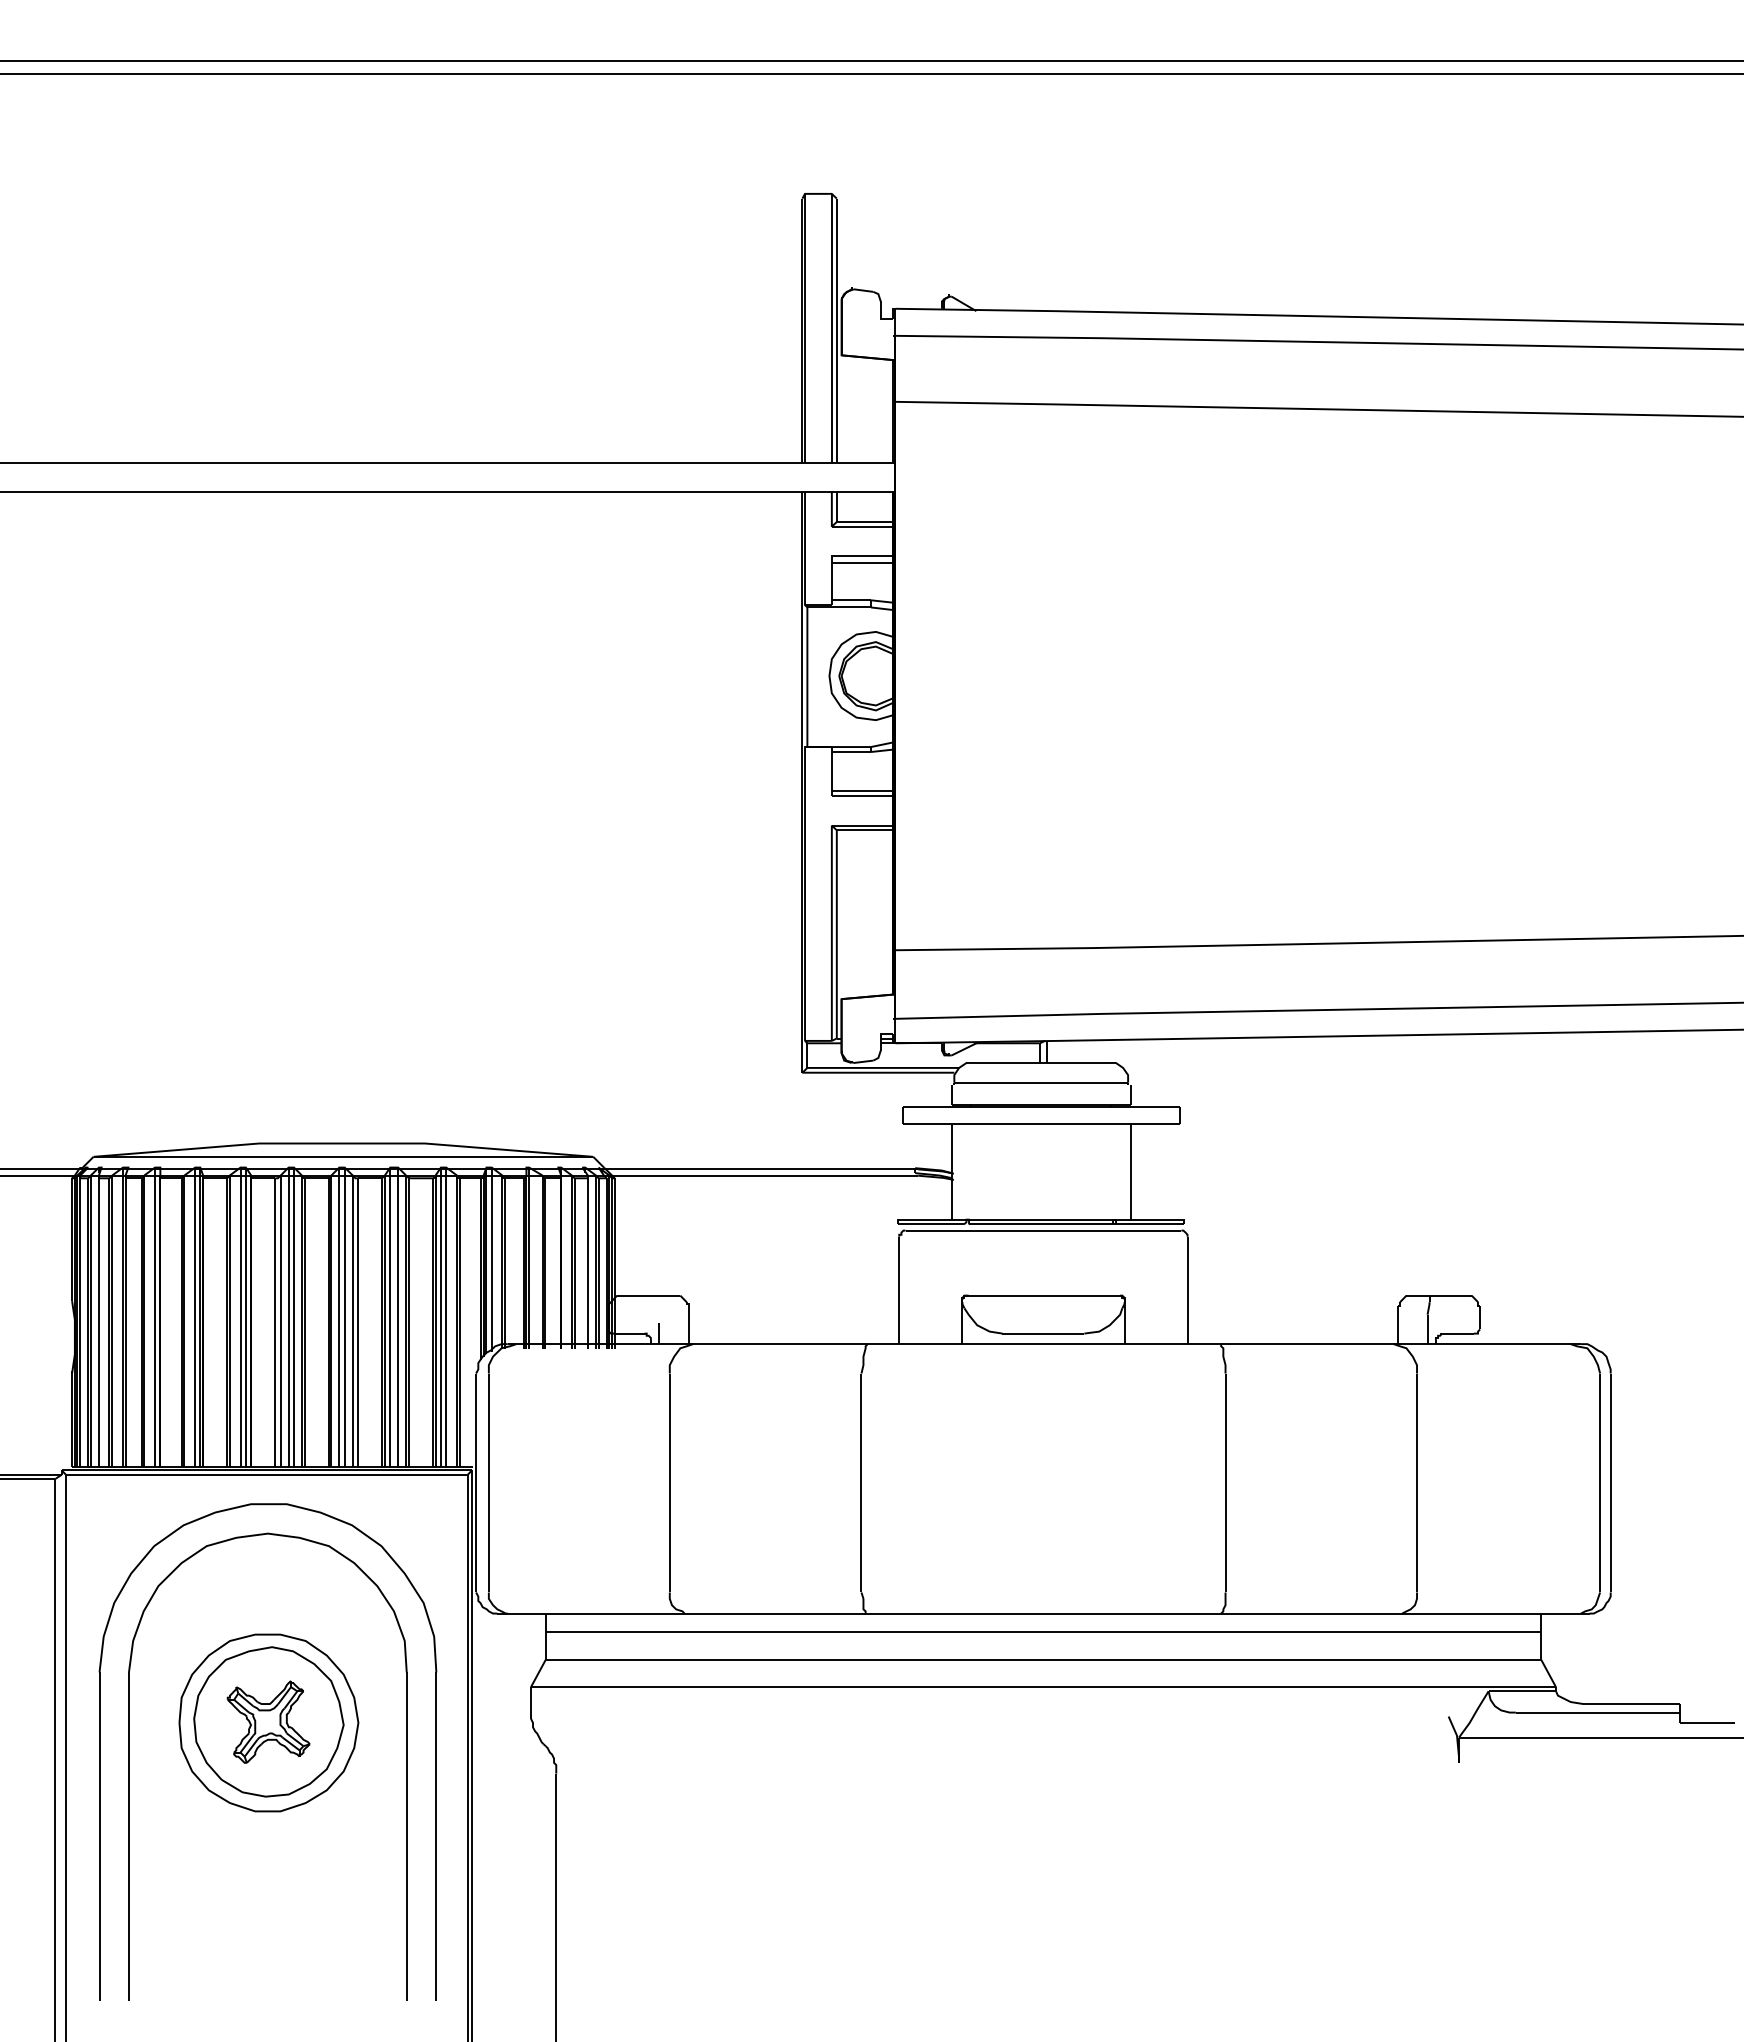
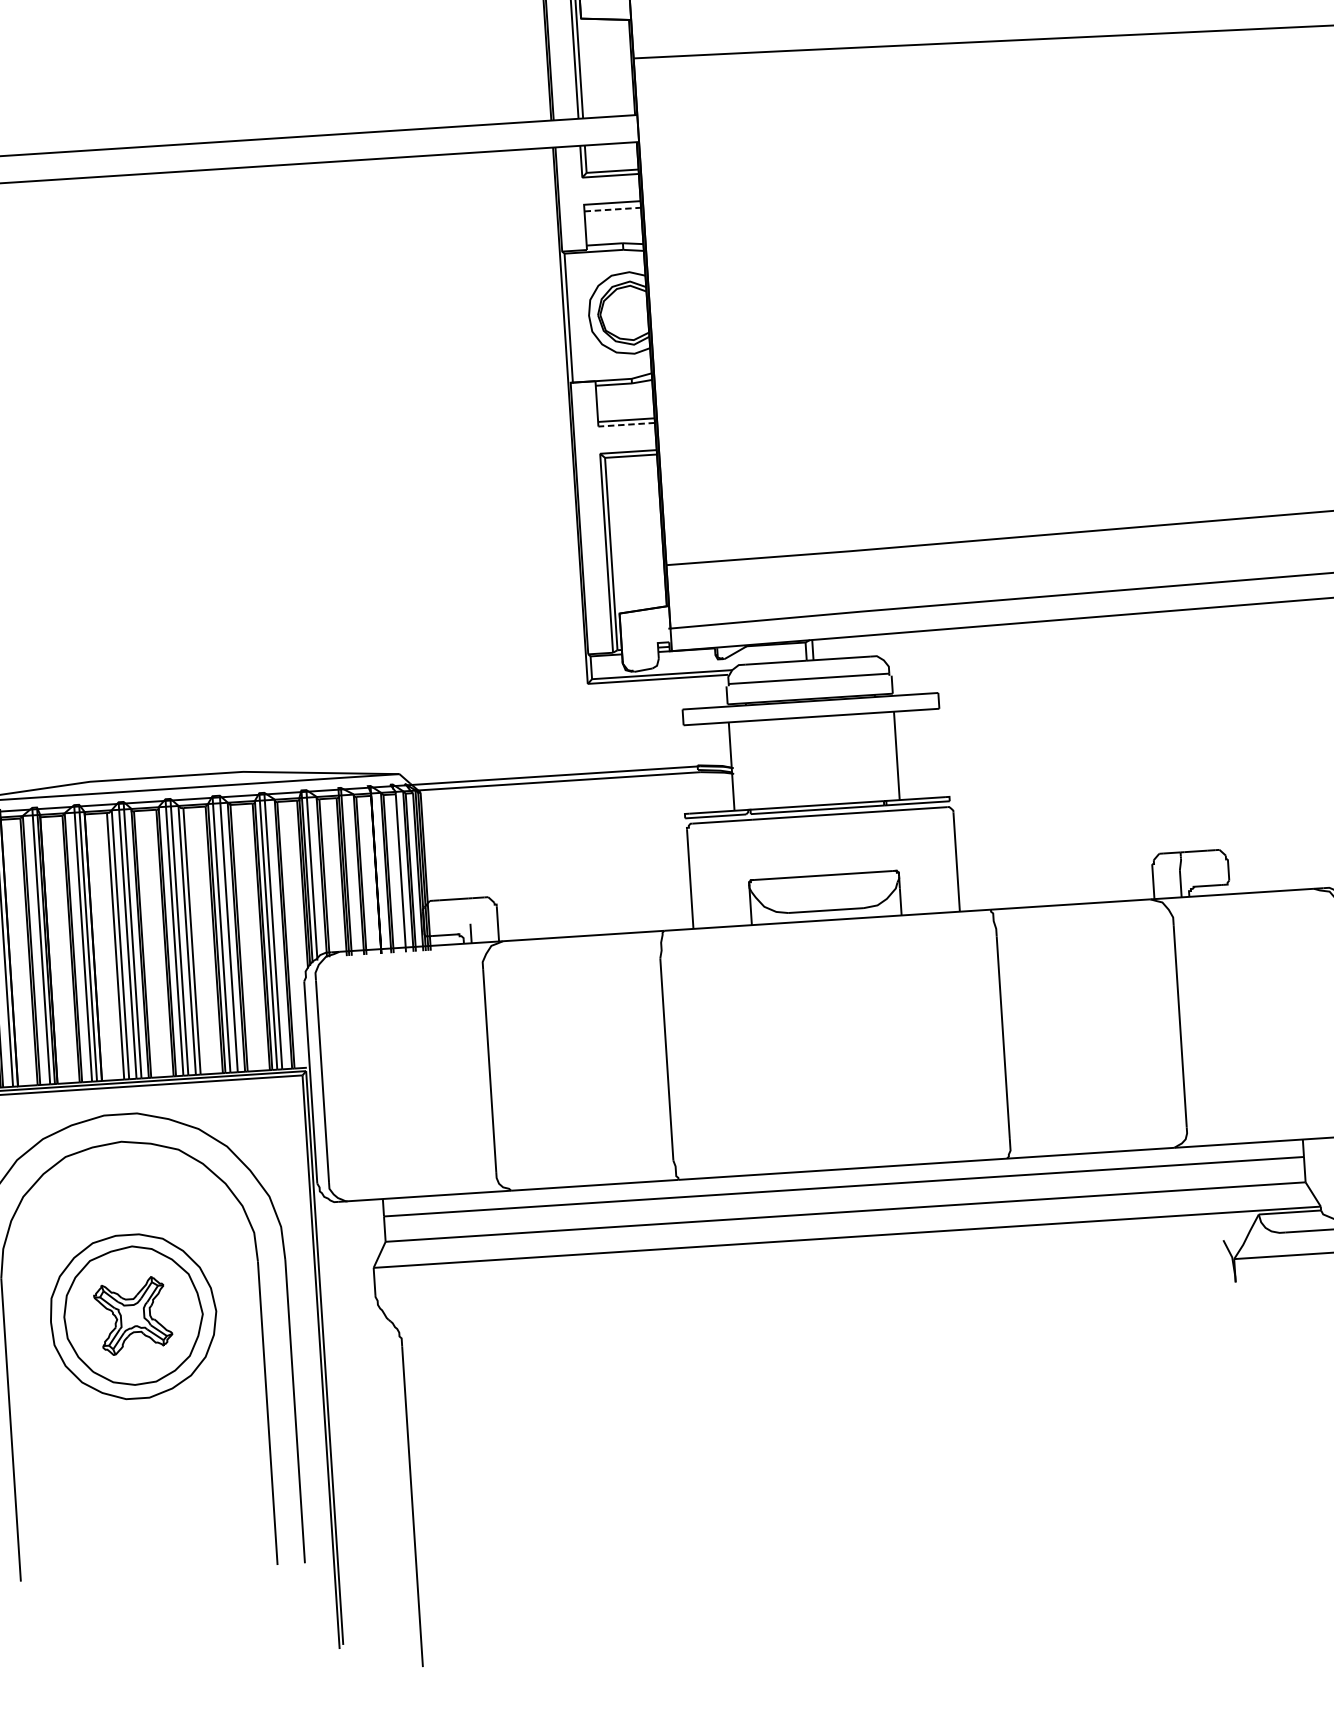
line: (862, 563) -> (612, 209), solid -> dashed
line: (862, 796) -> (626, 425), solid -> dashed

